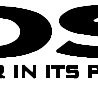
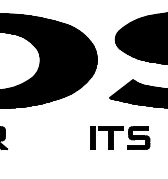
part: (24, 71) -> (46, 137), removed

